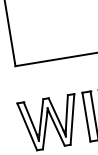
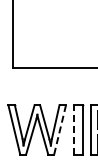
line: (86, 116) -> (74, 129), solid -> dashed
line: (71, 120) -> (59, 130), solid -> dashed

